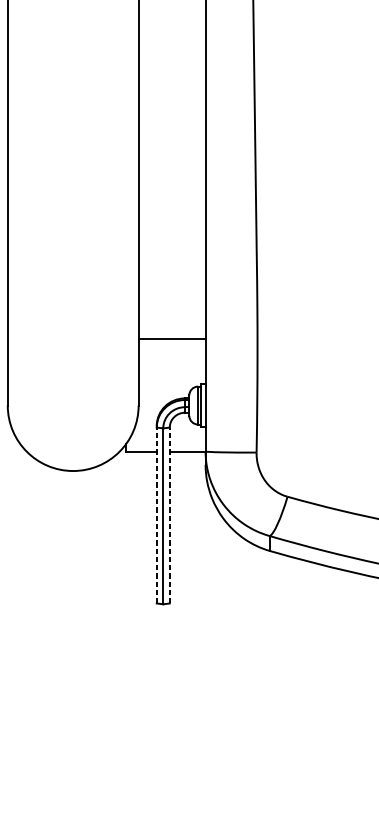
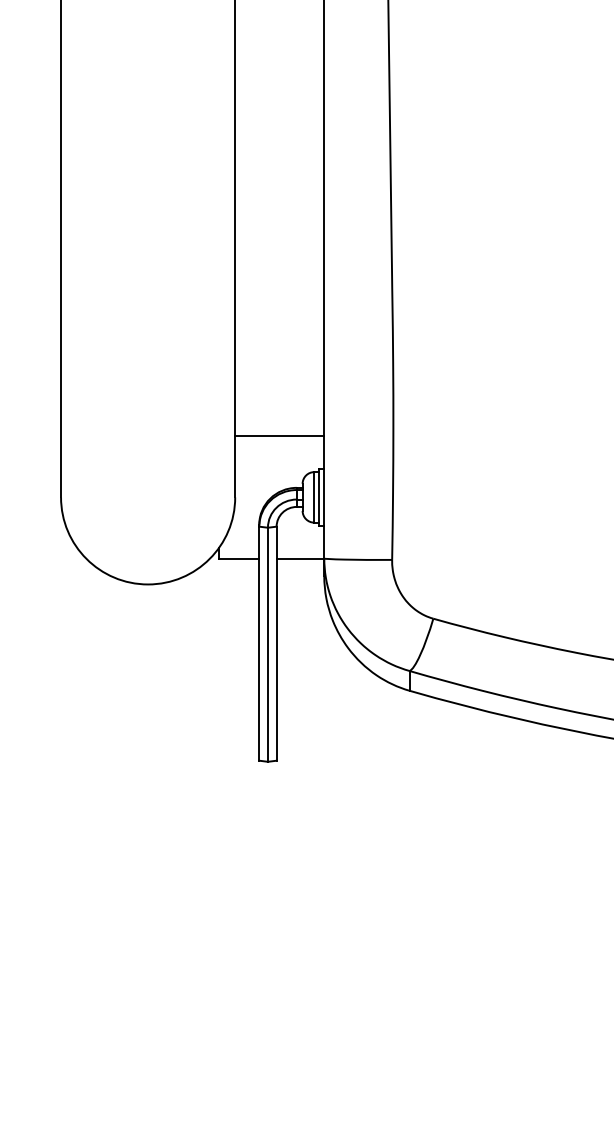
line: (171, 338) -> (279, 436), moved
line: (156, 515) -> (259, 643), dashed -> solid
line: (169, 515) -> (276, 643), dashed -> solid

